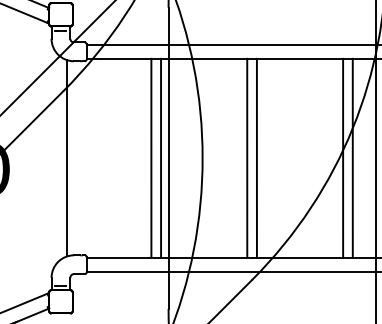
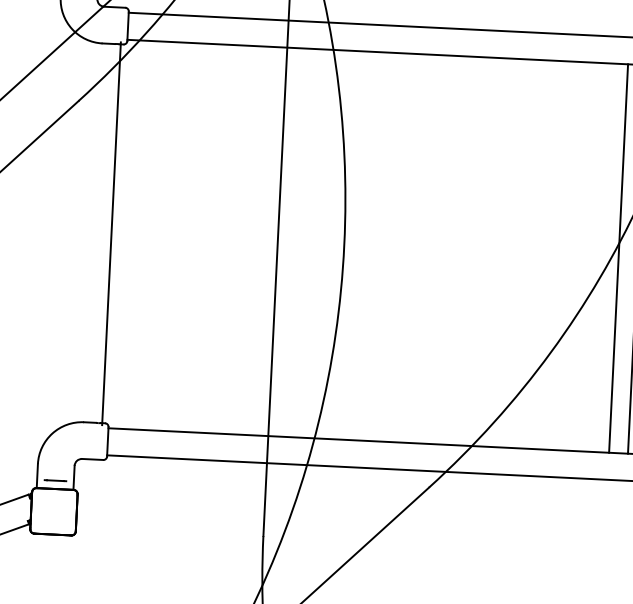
line: (151, 157) -> (244, 238), removed
line: (161, 157) -> (264, 239), removed
line: (247, 157) -> (431, 247), removed
line: (256, 157) -> (449, 248), removed
line: (67, 158) -> (111, 234), moved

